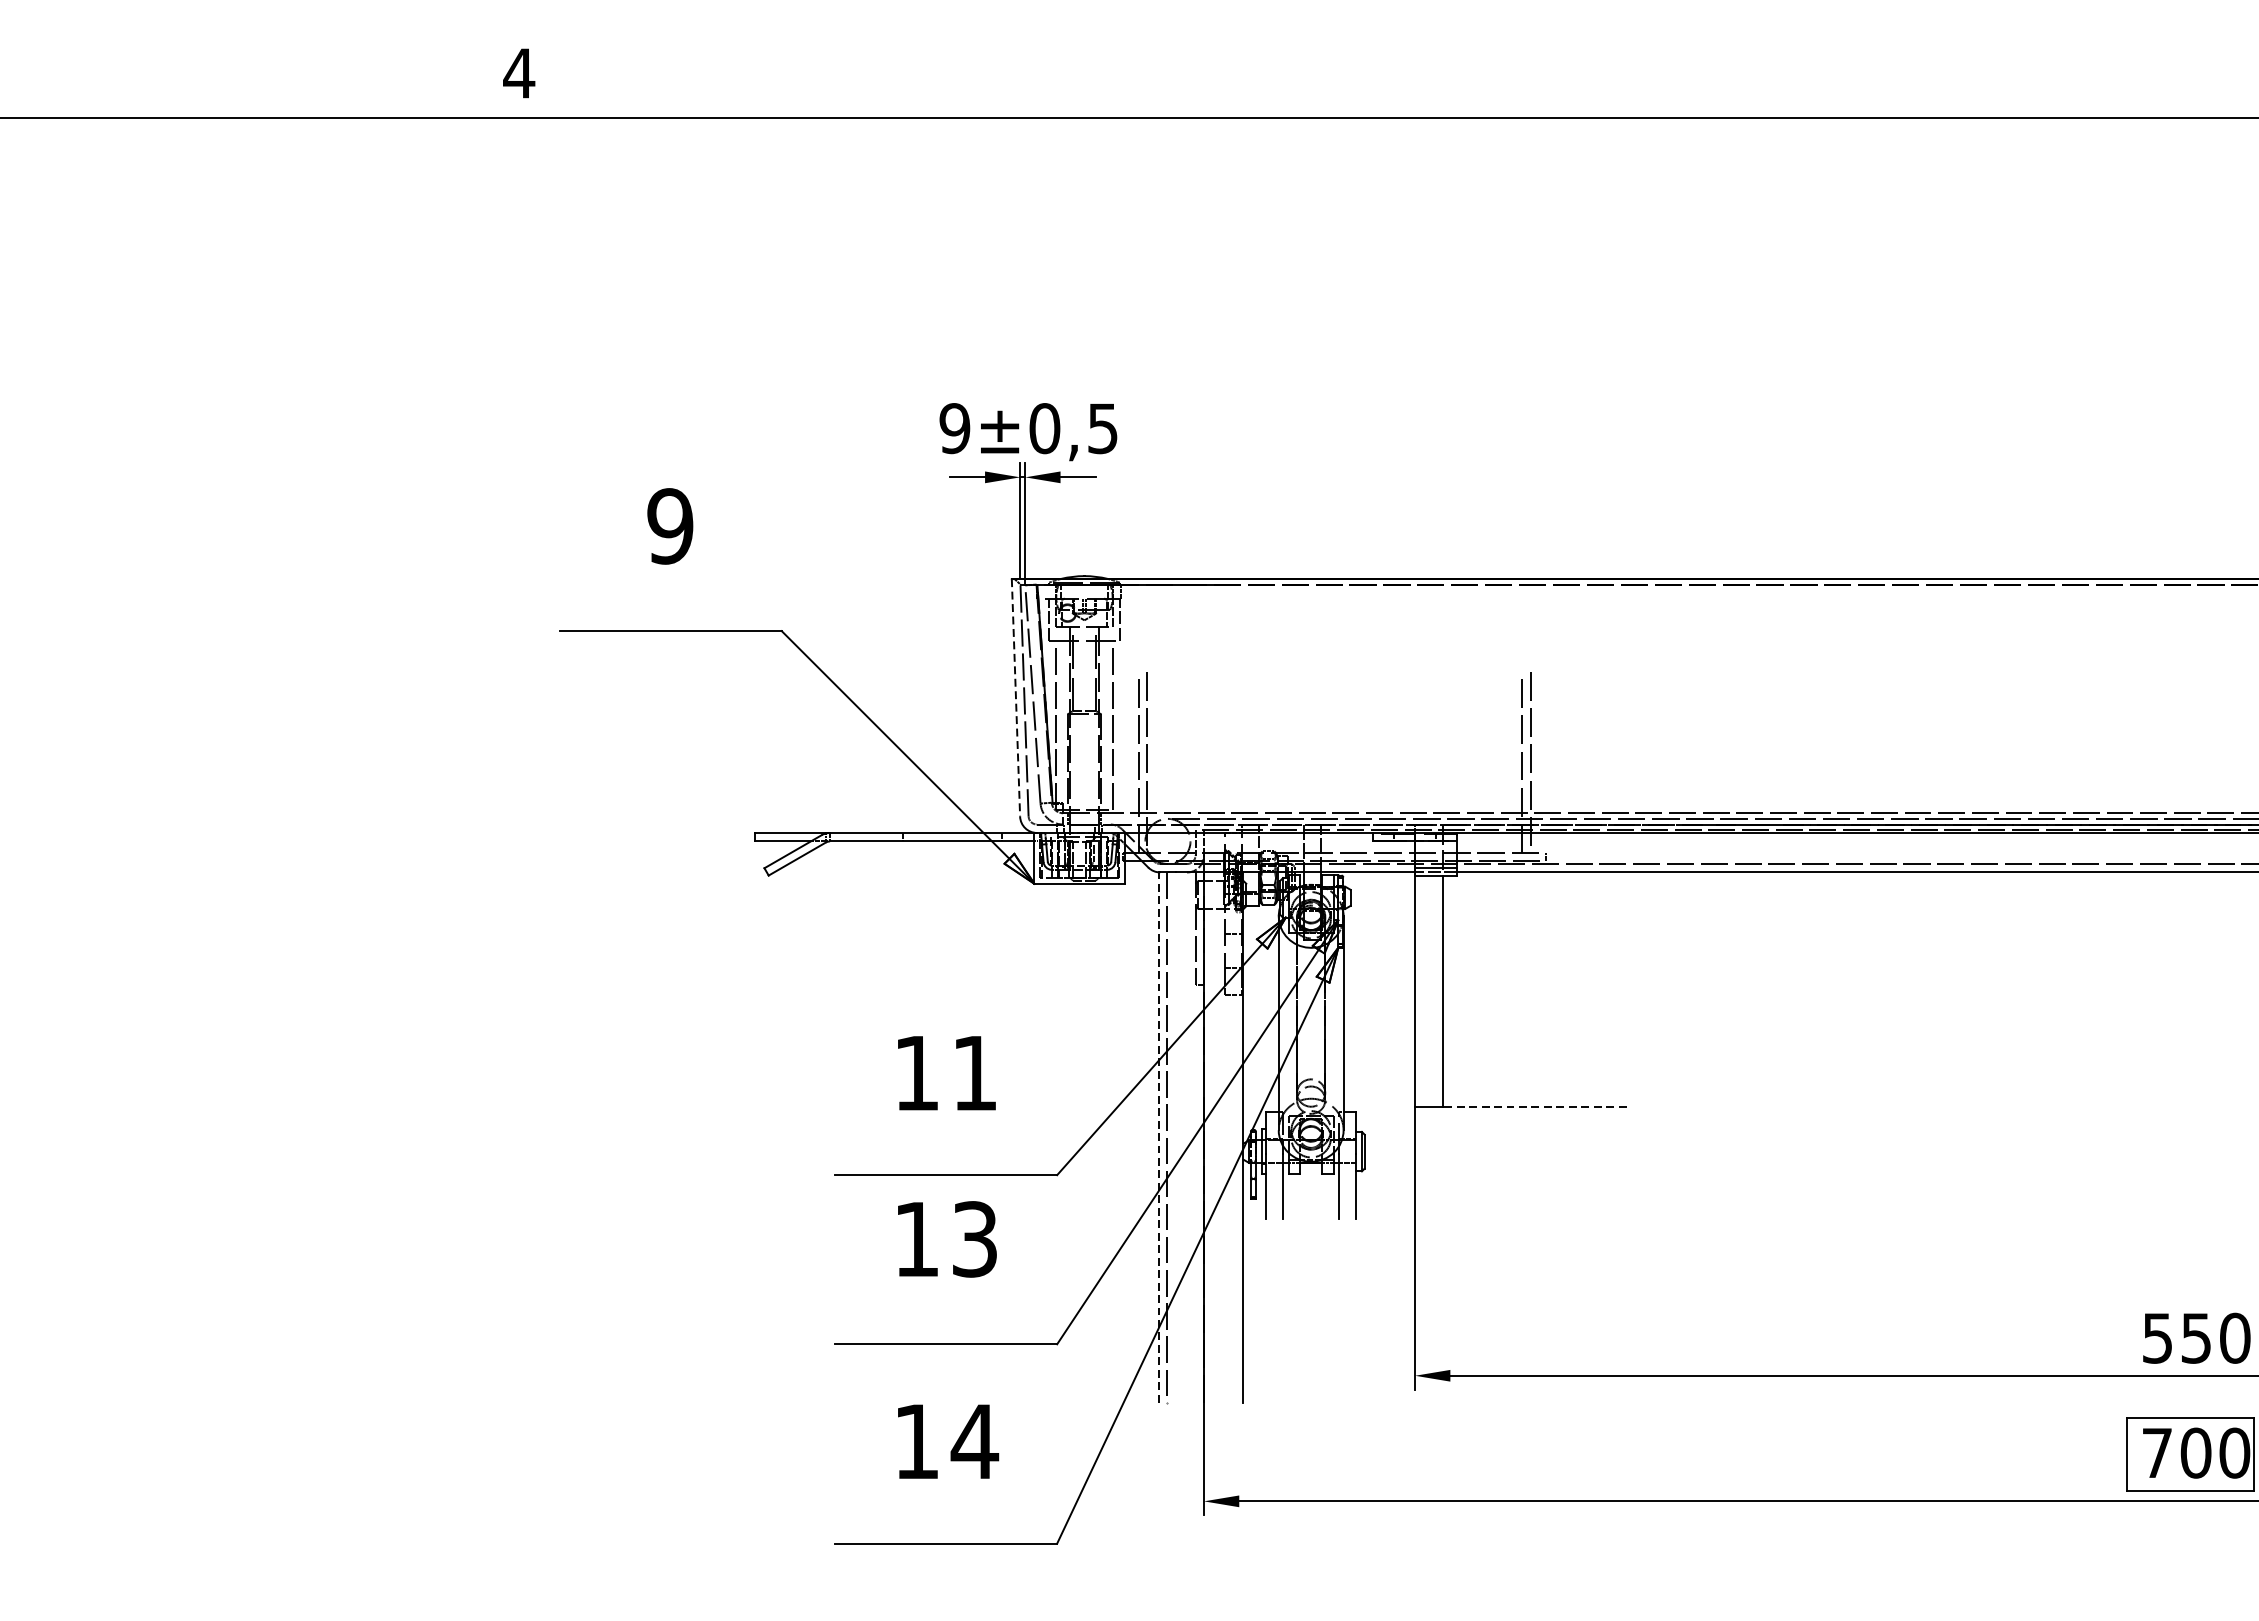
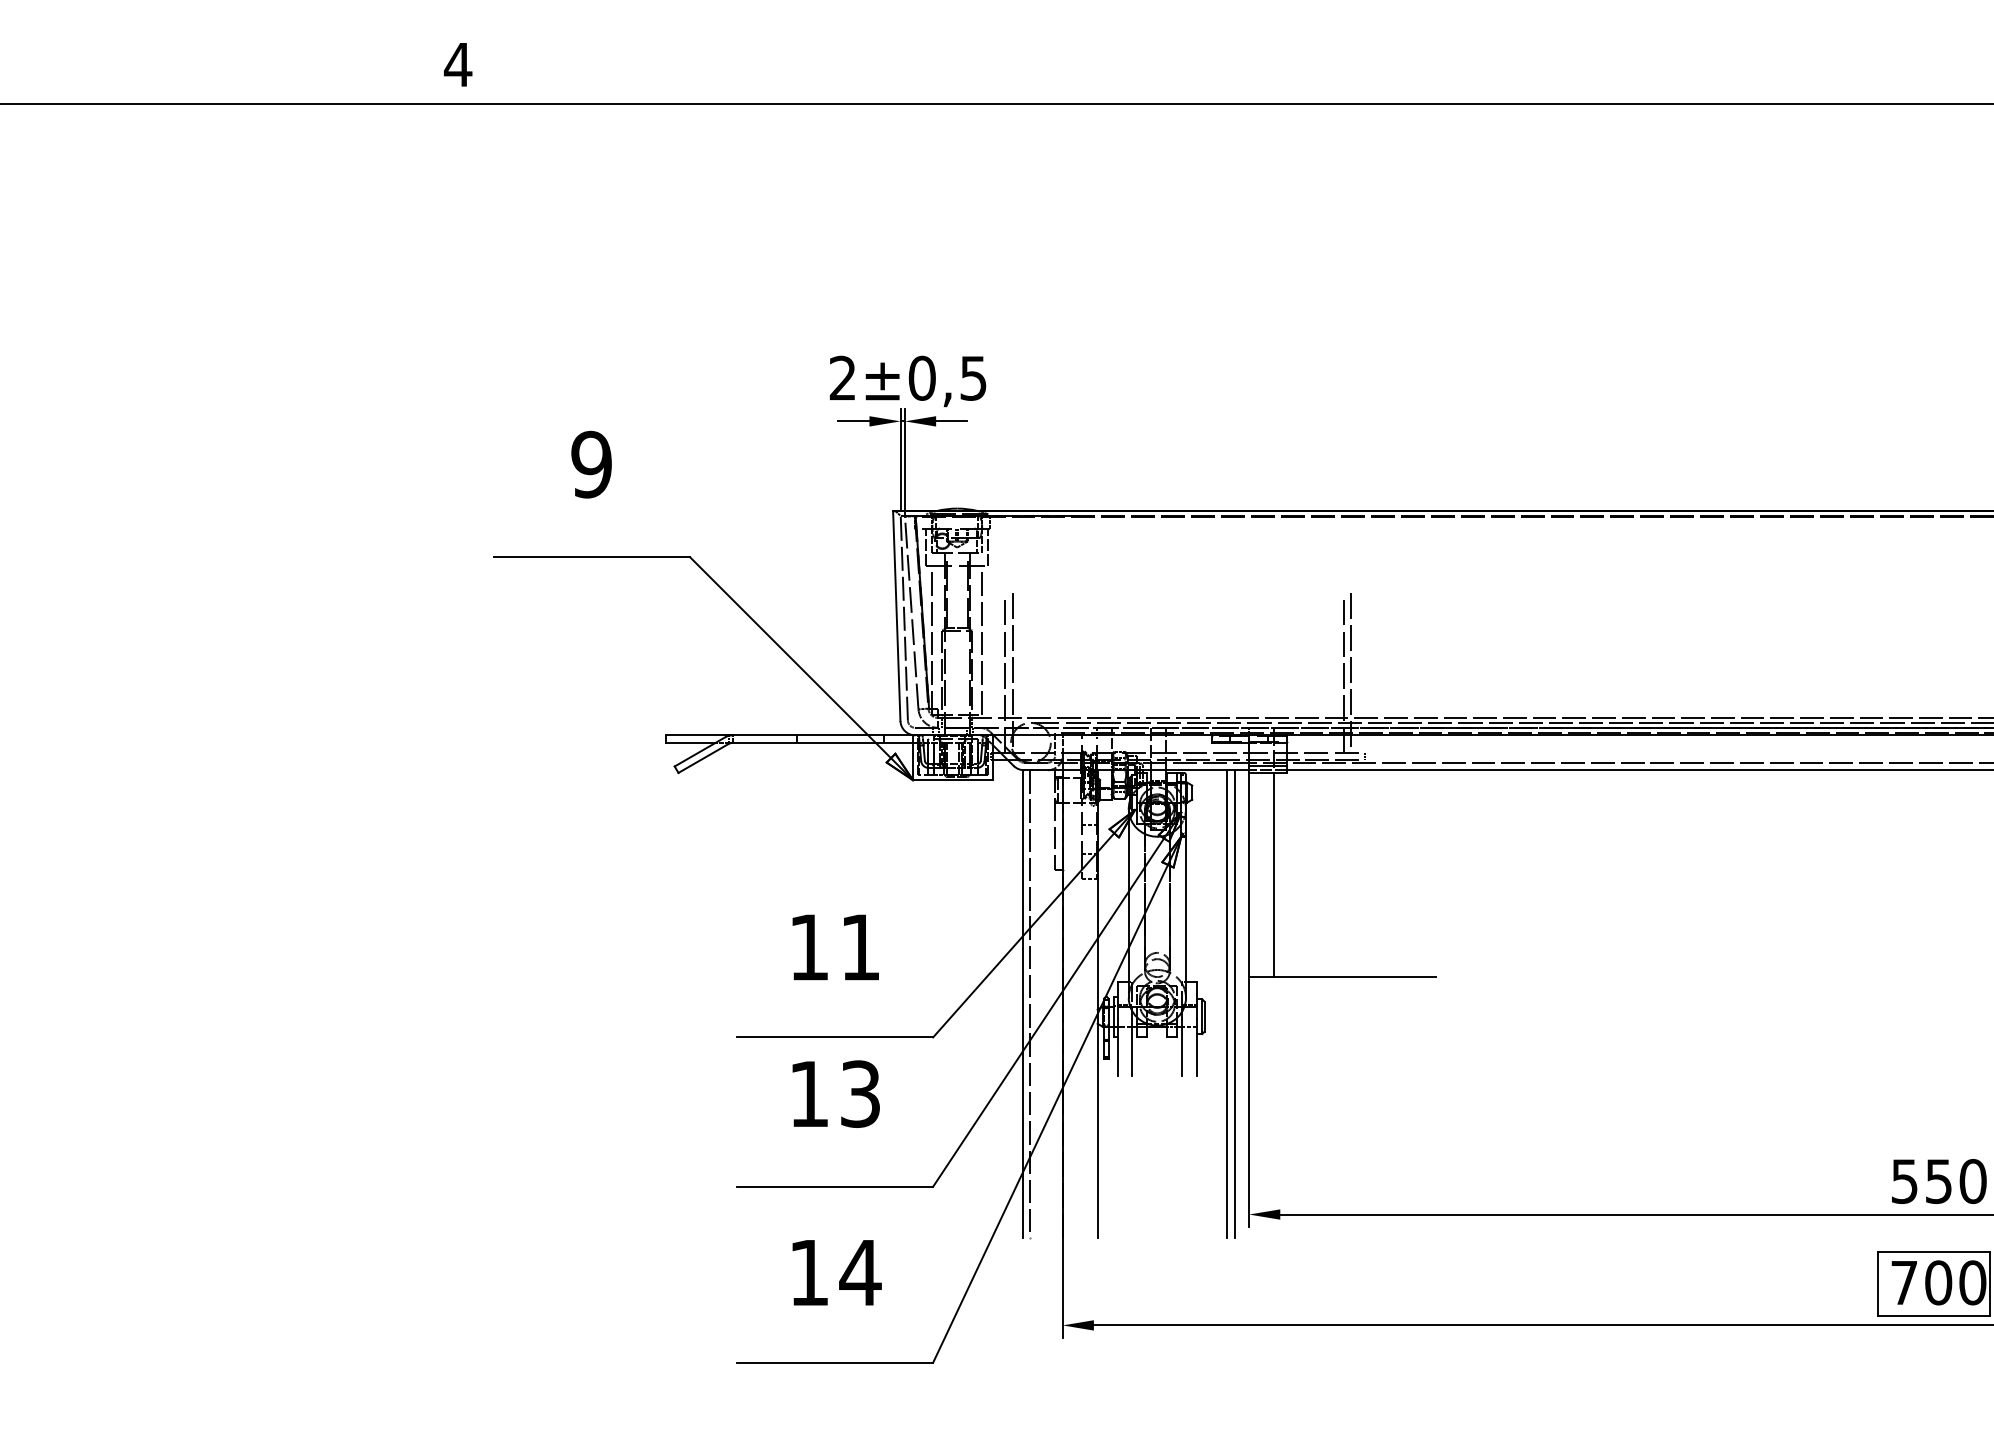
text: (954, 427) -> (842, 377), 9 -> 2
line: (1015, 698) -> (896, 616), dashed -> solid
line: (1534, 1106) -> (1354, 976), dashed -> solid
line: (1158, 1136) -> (1022, 1003), dashed -> solid
line: (1390, 1137) -> (1227, 1004), added
line: (1398, 1137) -> (1234, 1004), added

